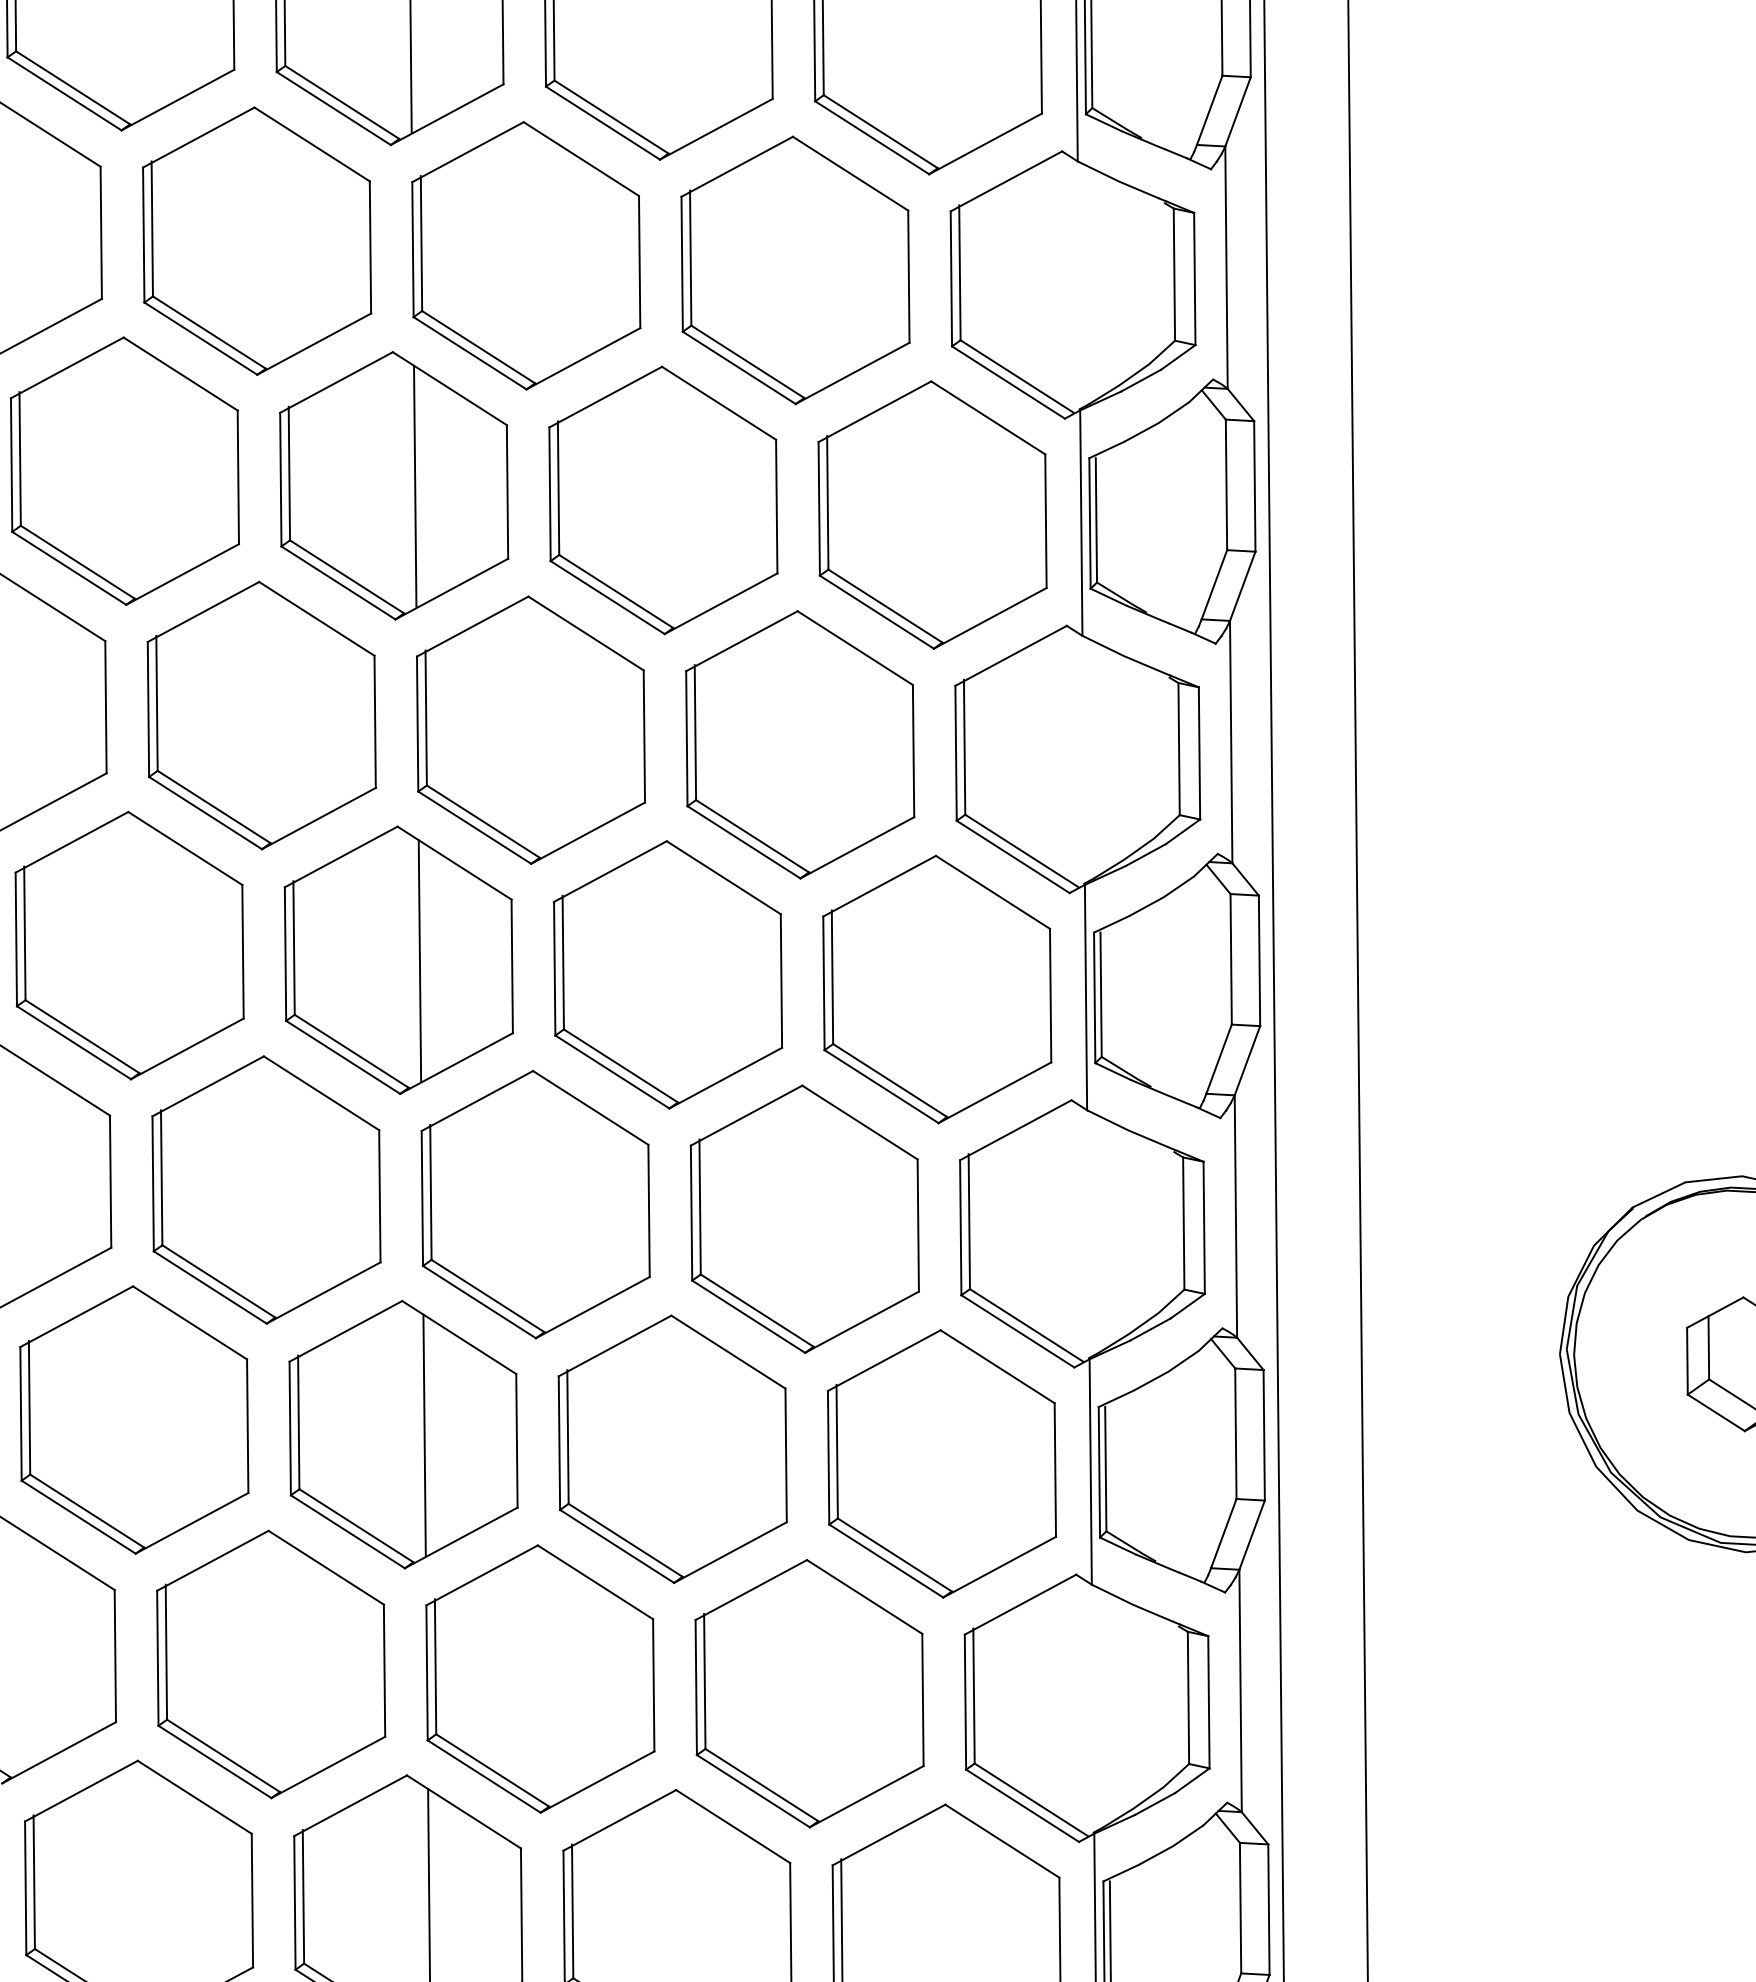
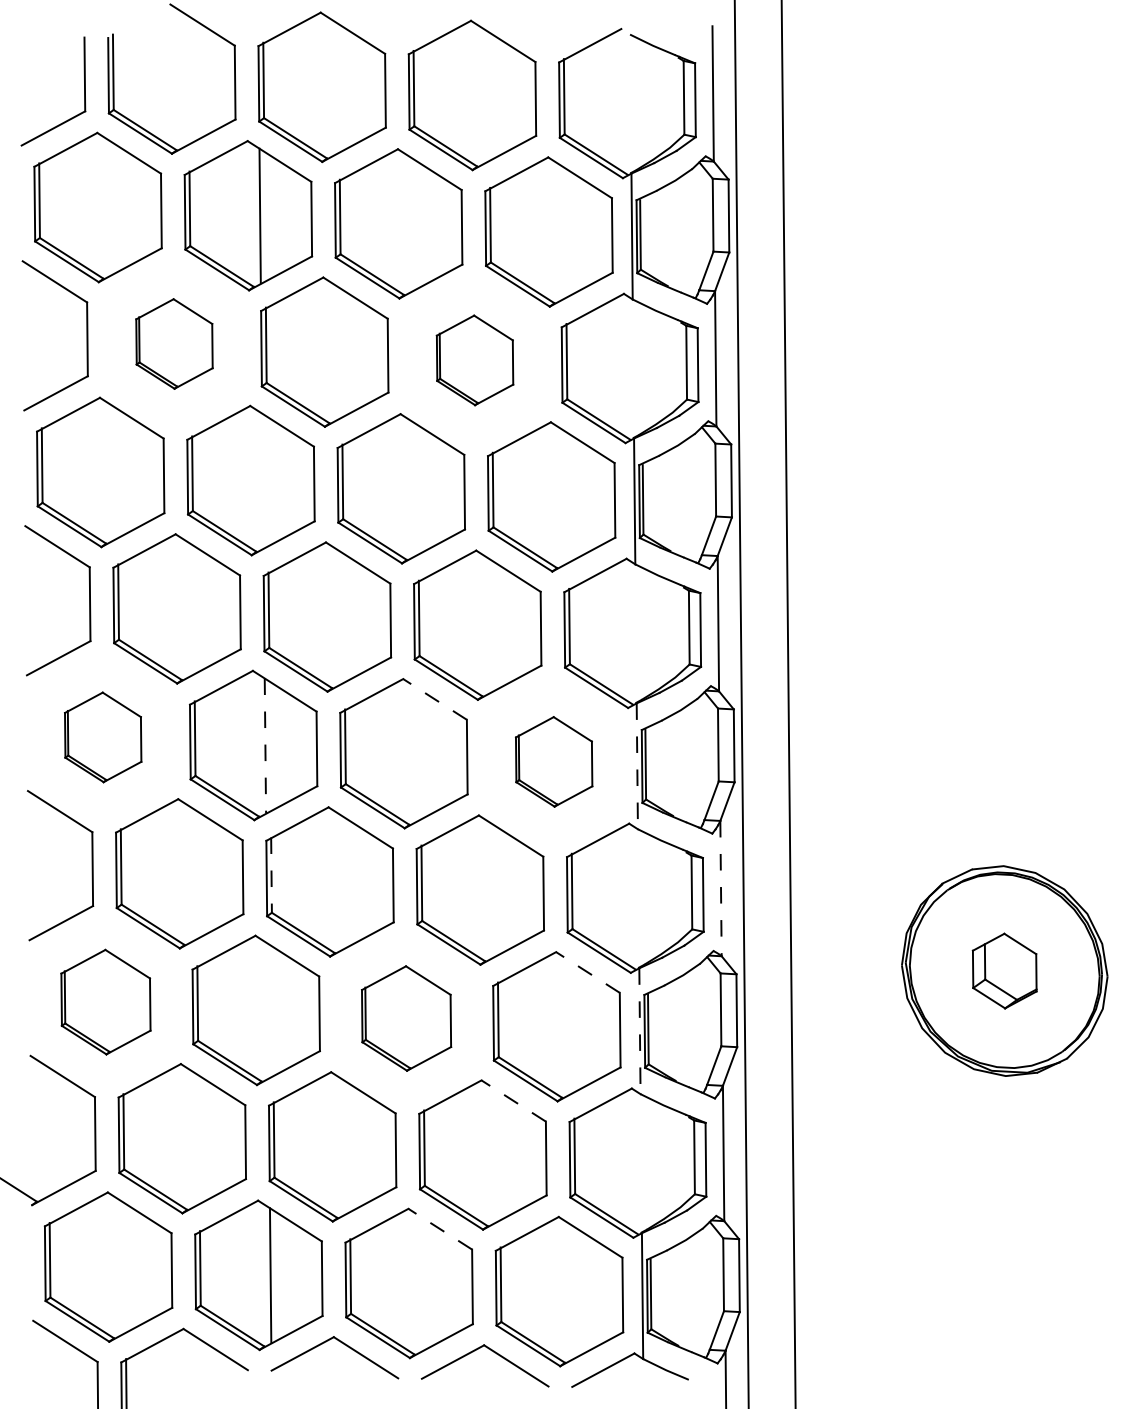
part: (257, 240) -> (174, 343), size x0.6
part: (794, 270) -> (474, 360), size x0.6
line: (414, 485) -> (262, 480), removed
line: (724, 877) -> (435, 699), solid -> dashed
part: (128, 945) -> (102, 737), size x0.6
line: (420, 962) -> (265, 746), solid -> dashed
part: (935, 988) -> (553, 761), size x0.6
line: (1086, 997) -> (637, 766), solid -> dashed
line: (430, 1193) -> (271, 875), solid -> dashed
line: (1236, 1216) -> (721, 888), solid -> dashed
line: (996, 1366) -> (587, 972), solid -> dashed
part: (133, 1418) -> (105, 1001), size x0.7
line: (423, 1434) -> (267, 1010), removed
part: (672, 1449) -> (406, 1018), size x0.7
line: (1089, 1472) -> (639, 1031), solid -> dashed
line: (864, 1596) -> (513, 1100), solid -> dashed
line: (733, 1827) -> (440, 1229), solid -> dashed

